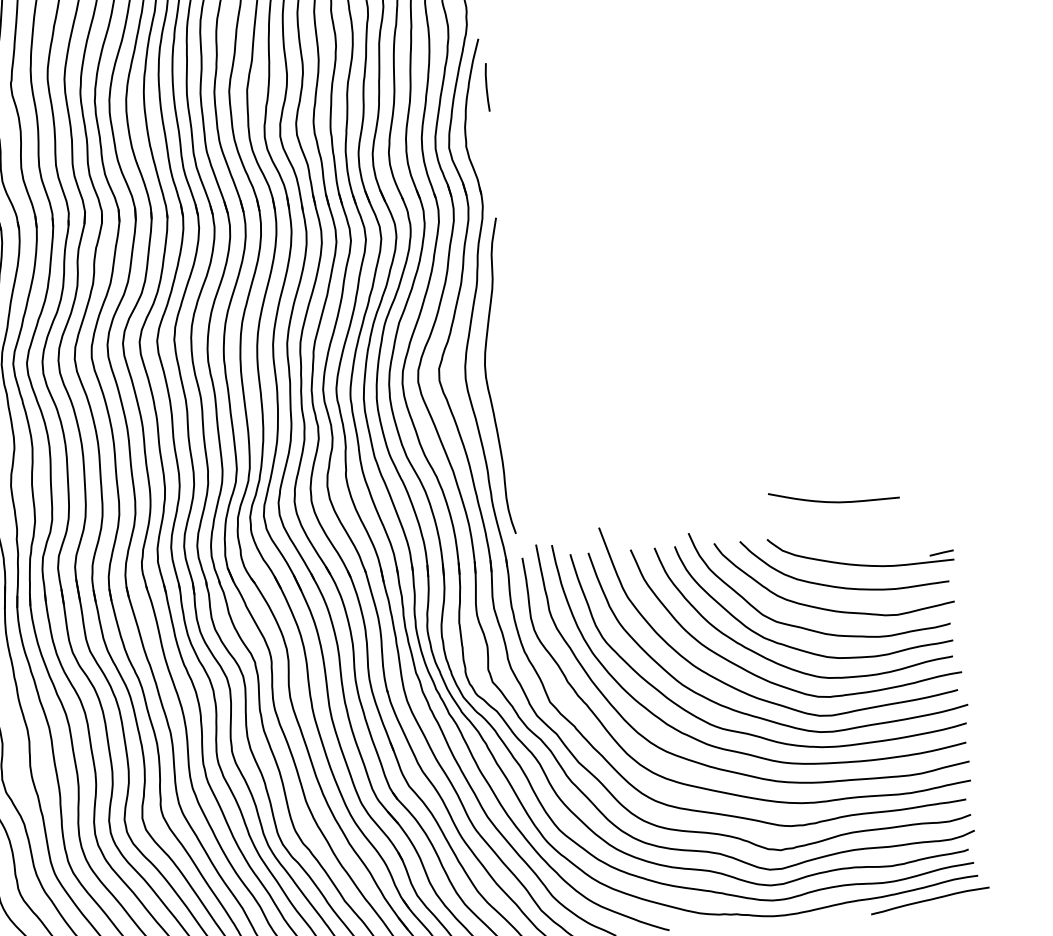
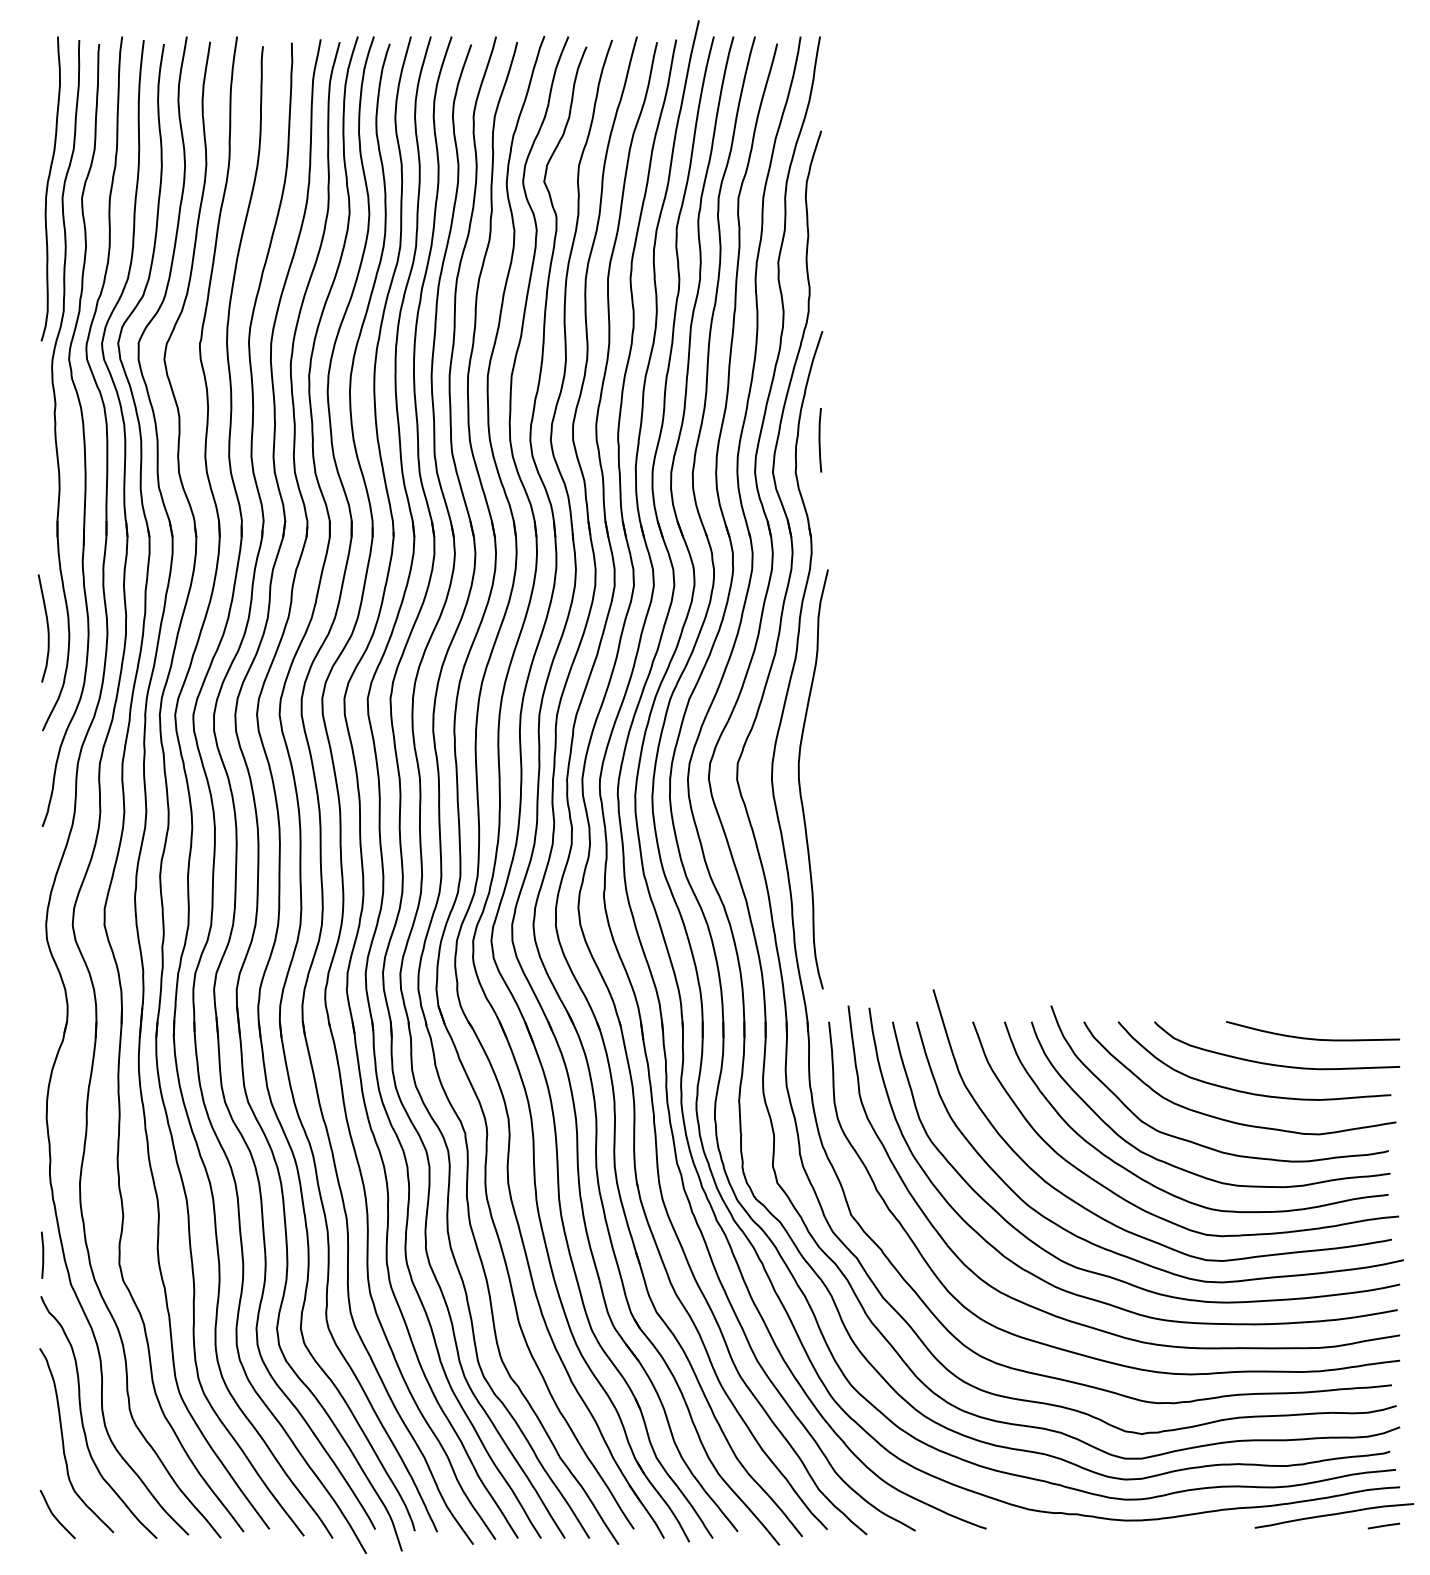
line: (487, 87) -> (820, 440), moved
curve: (834, 501) -> (1313, 1038), moved
line: (941, 552) -> (1383, 1525), moved

